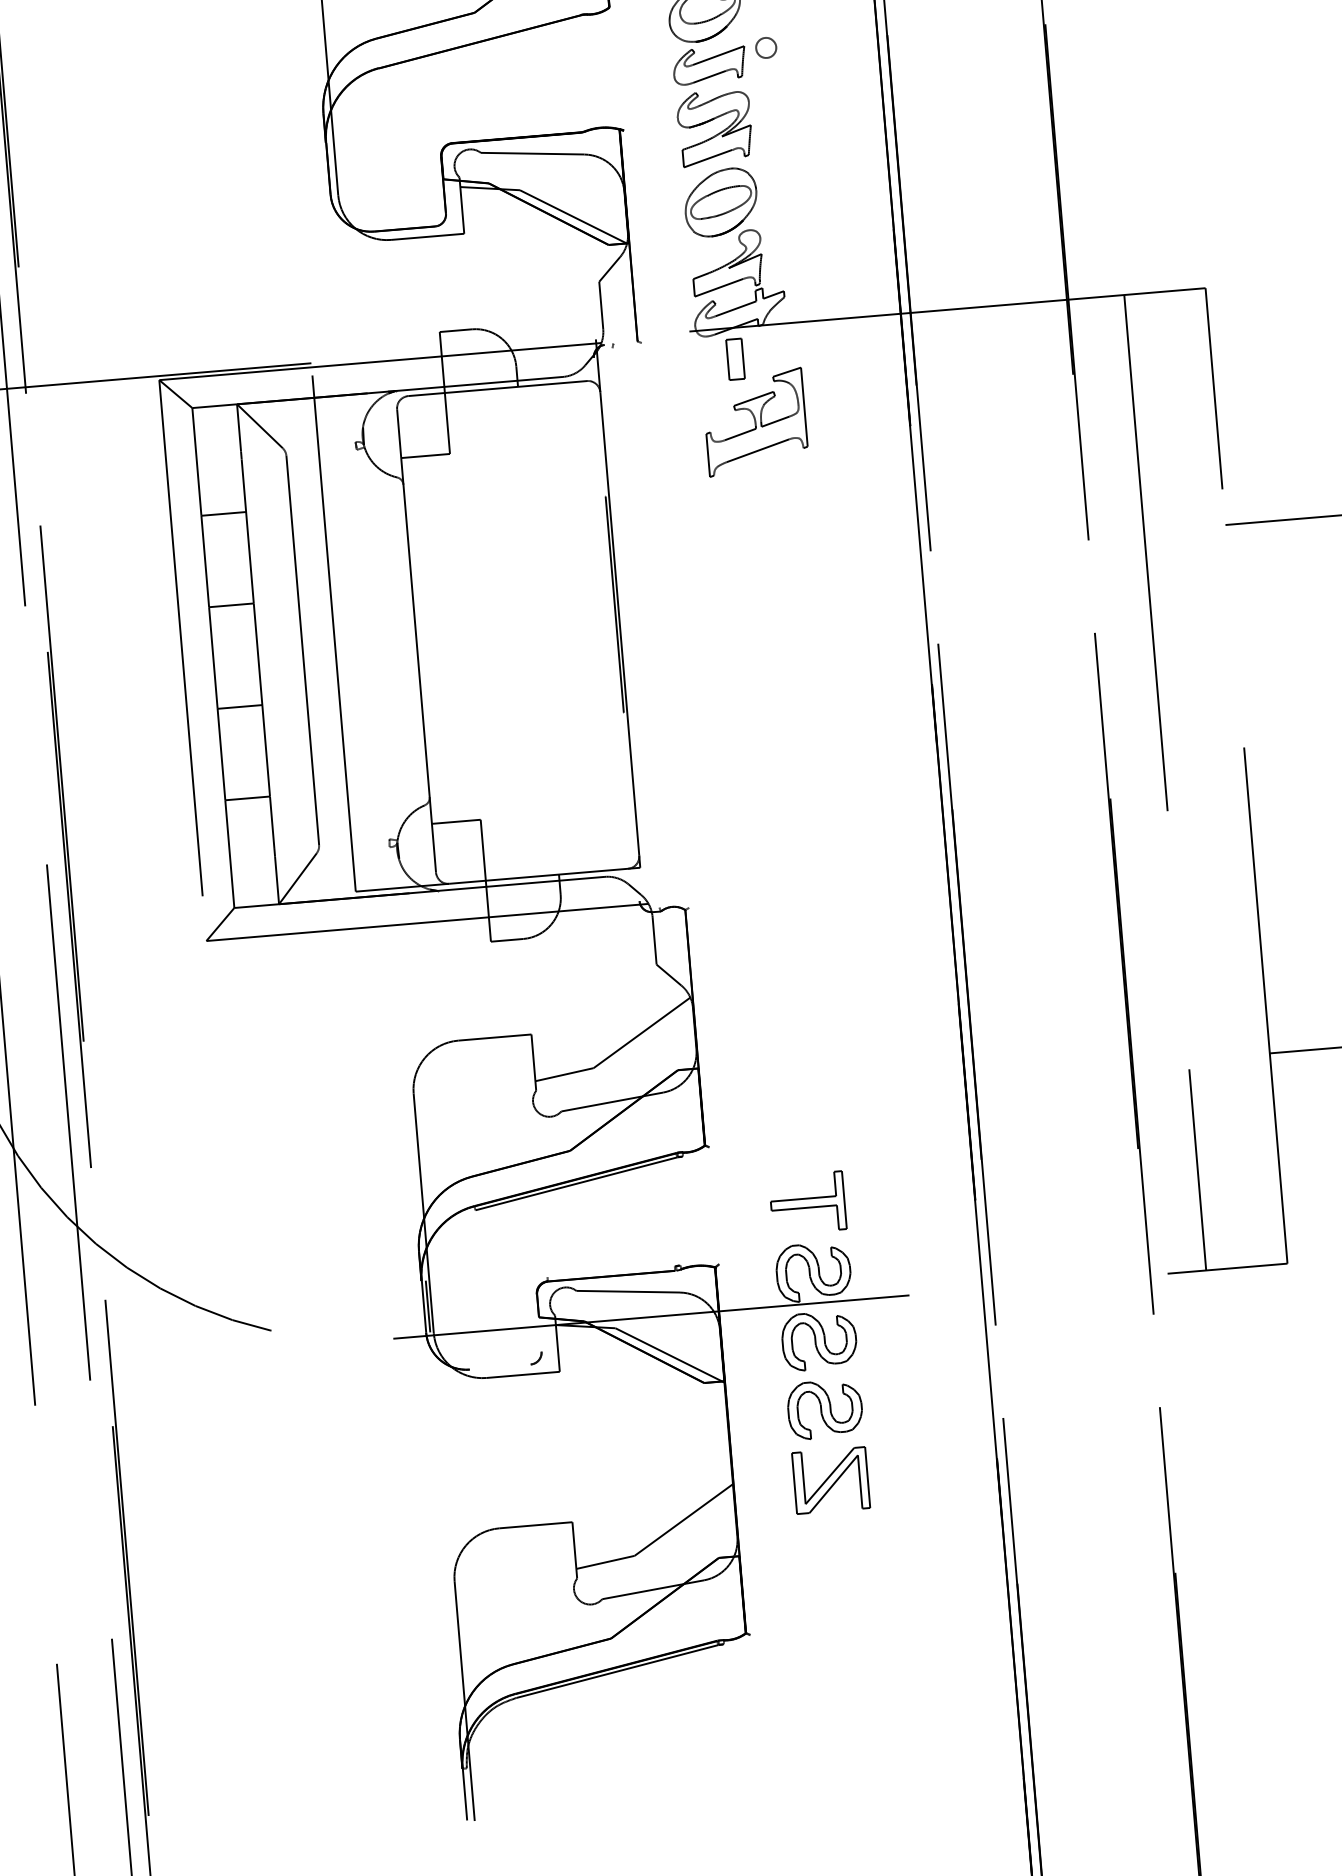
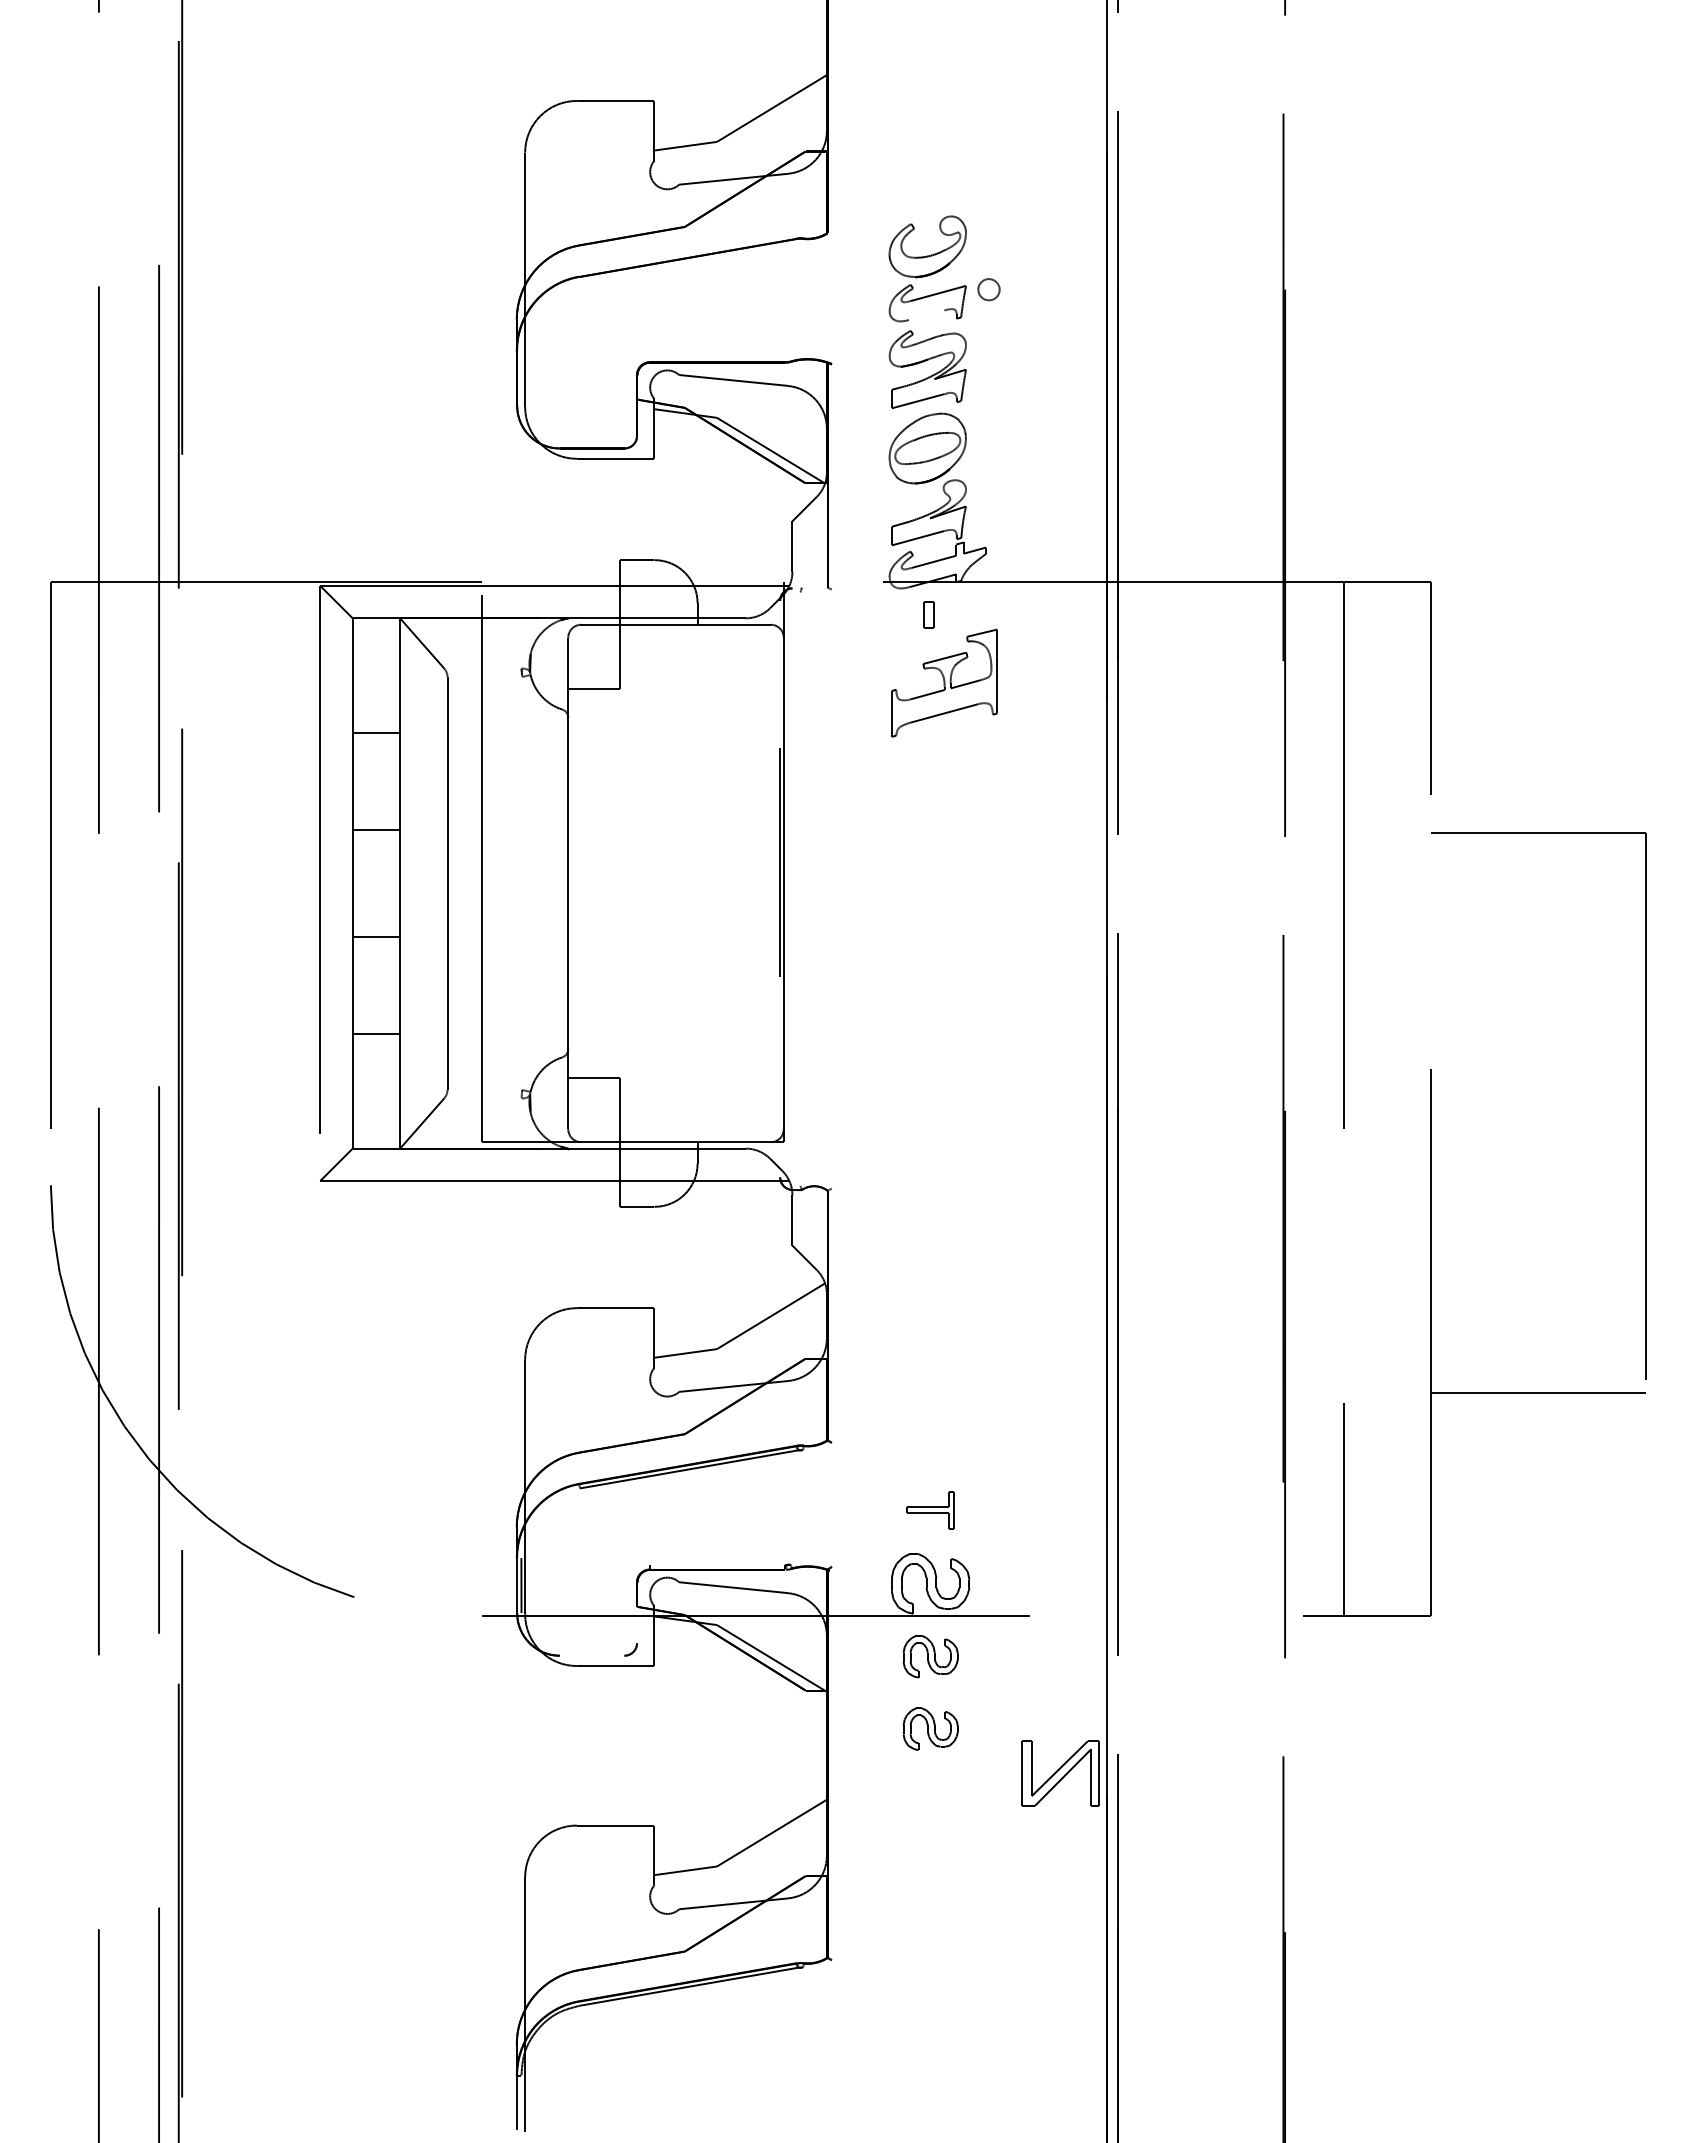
line: (709, 77) -> (926, 315), removed
part: (734, 358) -> (928, 614), size x0.6
part: (807, 1203) -> (930, 1510), size x0.6
part: (819, 1340) -> (930, 1656), size x0.7
part: (824, 1408) -> (930, 1728), size x0.7
part: (830, 1480) -> (1060, 1773), moved

